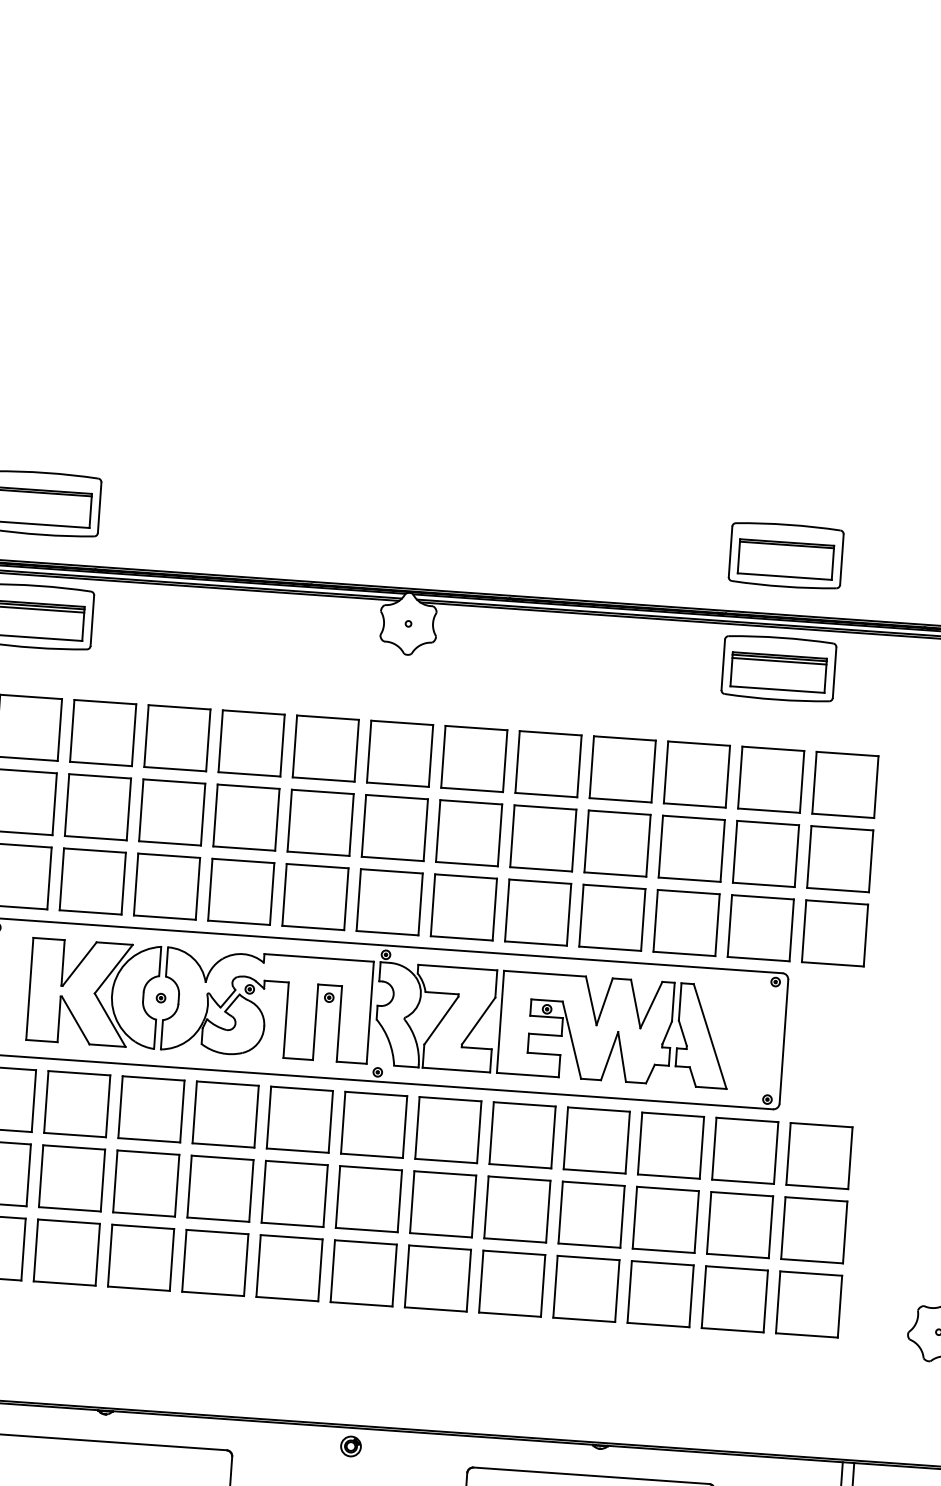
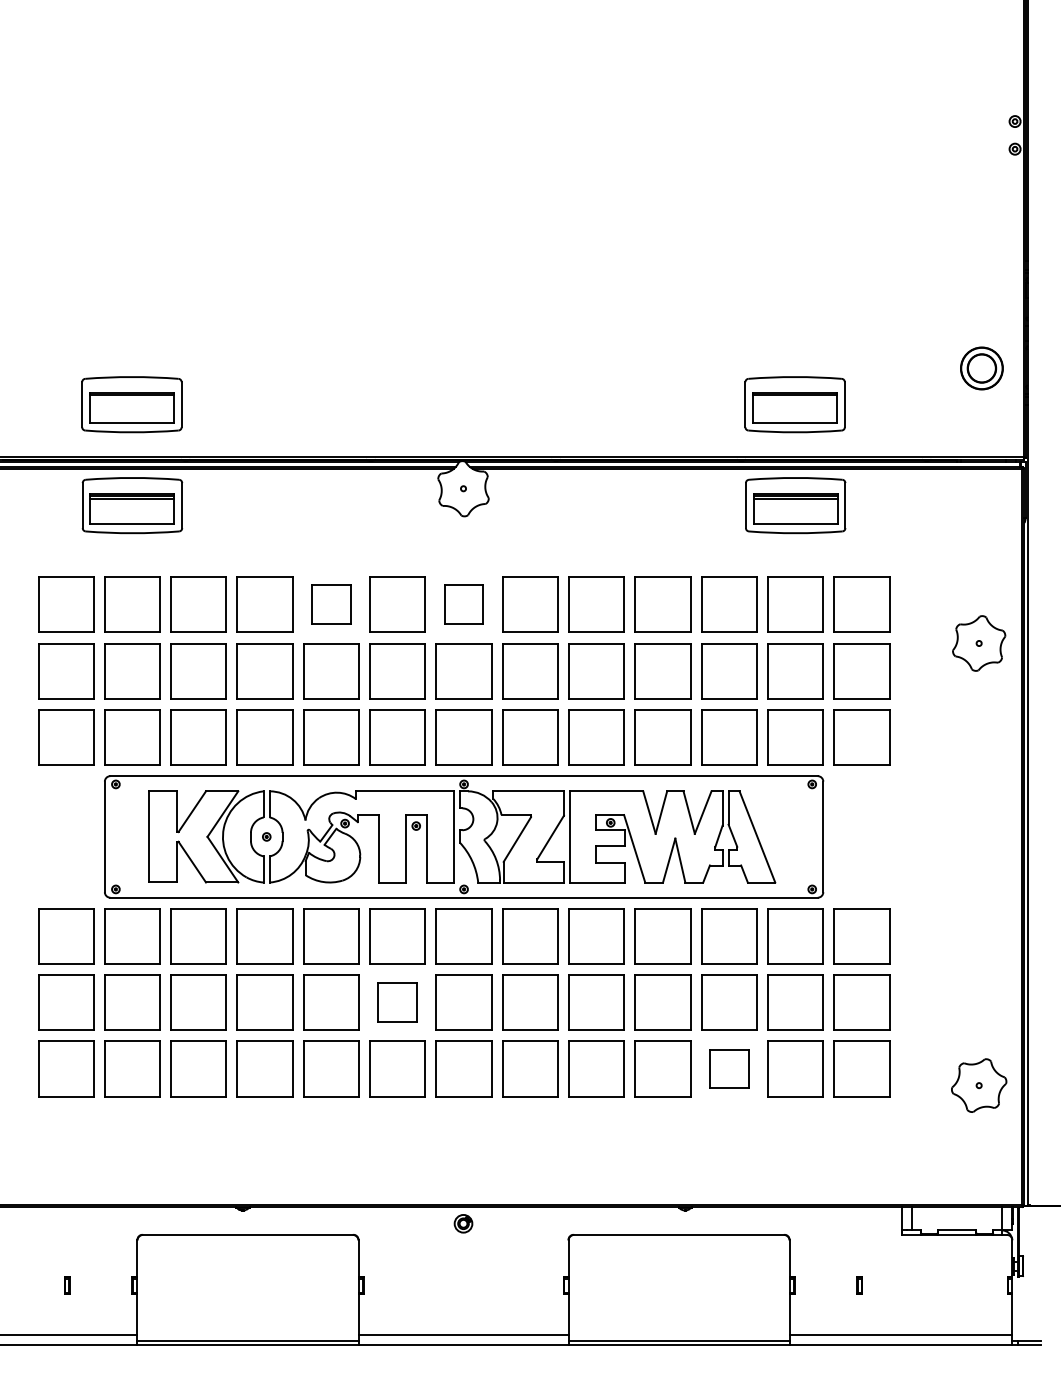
part: (251, 743) -> (331, 604), size x0.7
part: (399, 753) -> (463, 604), size x0.7
part: (294, 1193) -> (397, 1002), size x0.7
part: (660, 1293) -> (729, 1068), size x0.7

